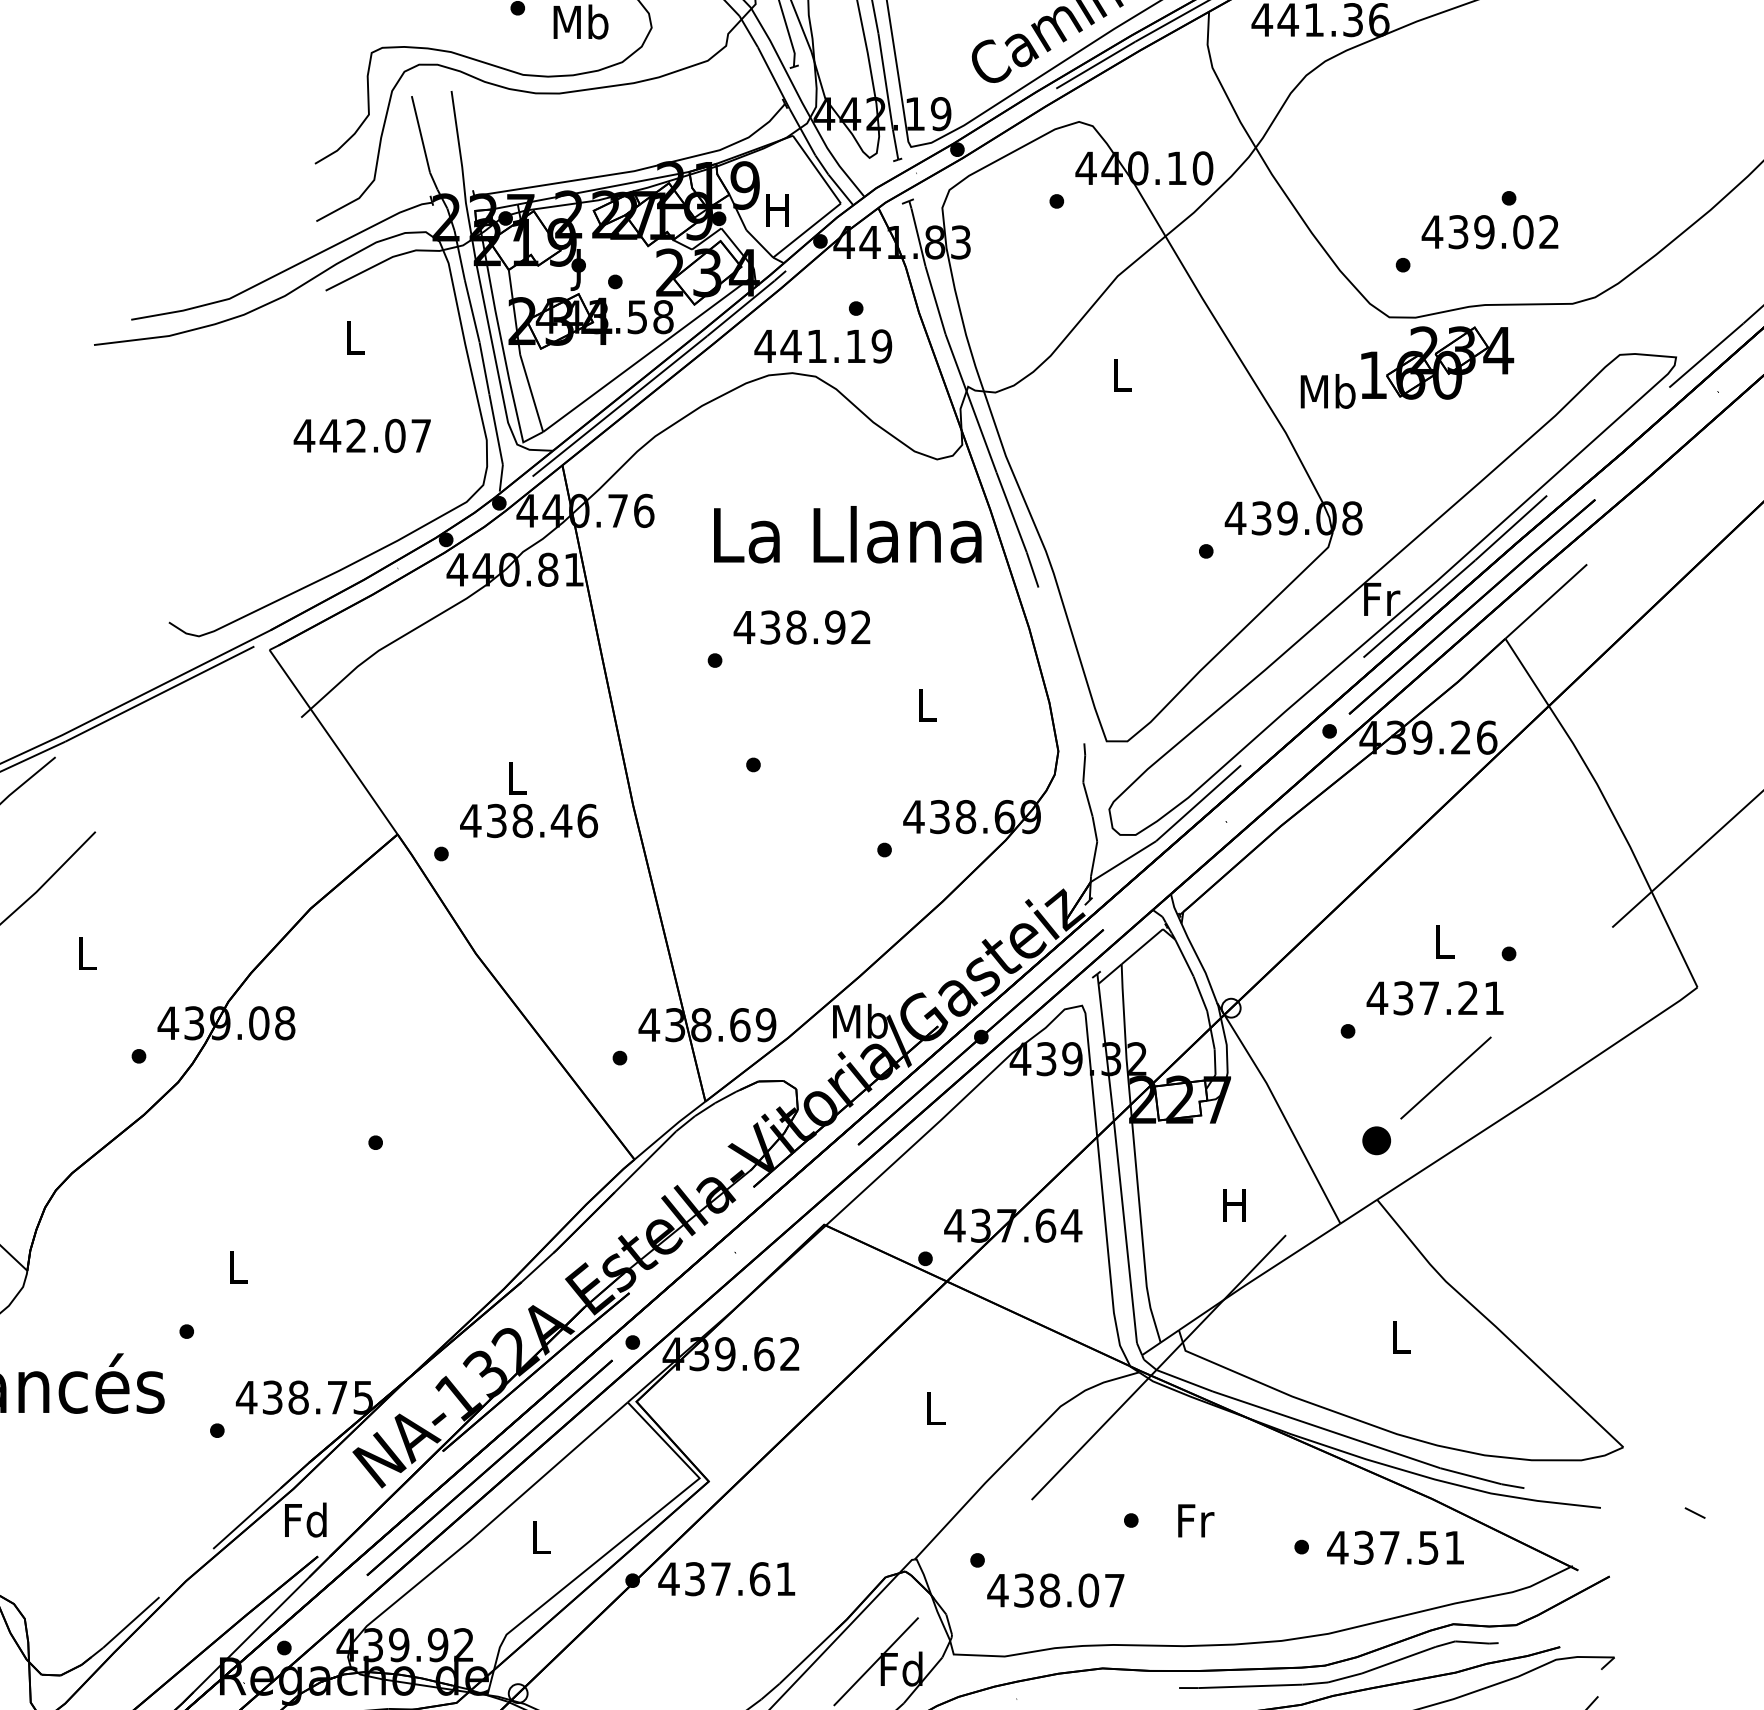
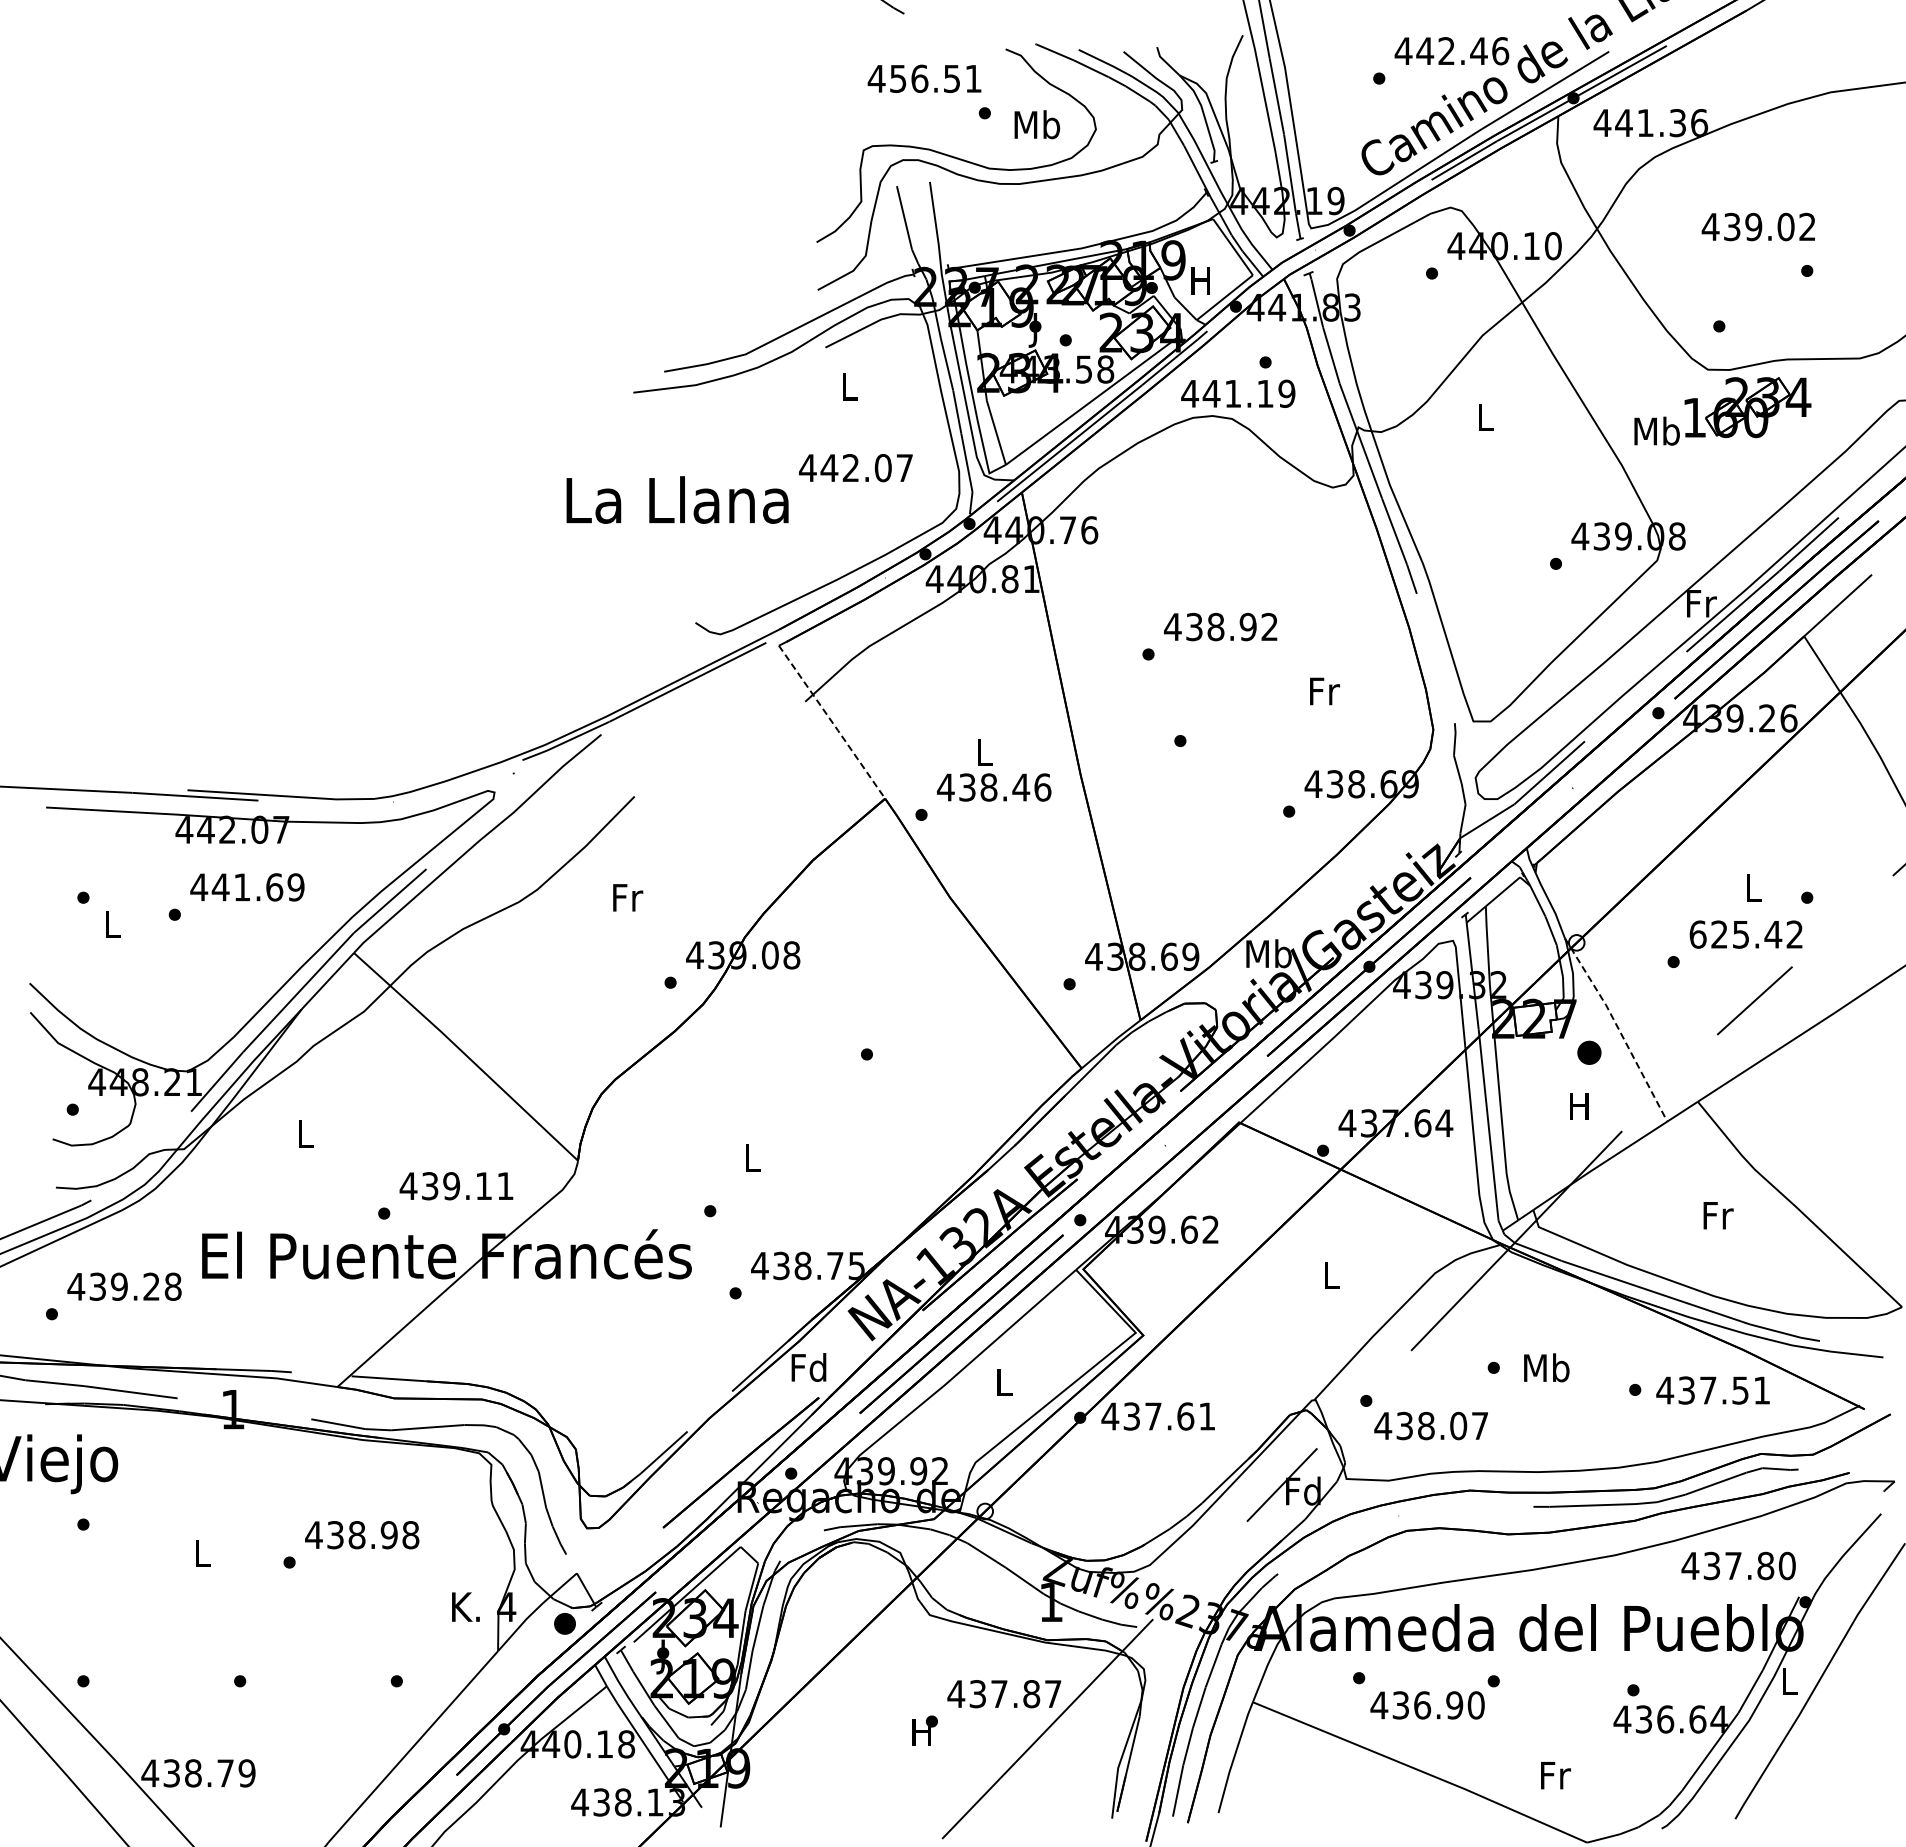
text: (1488, 231) -> (1757, 226), moved
text: (847, 534) -> (677, 499), moved
text: (927, 705) -> (1324, 691), L -> Fr
line: (334, 742) -> (832, 722), solid -> dashed
text: (88, 953) -> (628, 897), L -> Fr
text: (1434, 998) -> (1745, 934), 437.21 -> 625.42
line: (1281, 1111) -> (1618, 1028), solid -> dashed
part: (1376, 1140) -> (1589, 1052), moved
text: (1402, 1336) -> (1718, 1215), L -> Fr
text: (1194, 1520) -> (1546, 1367), Fr -> Mb

